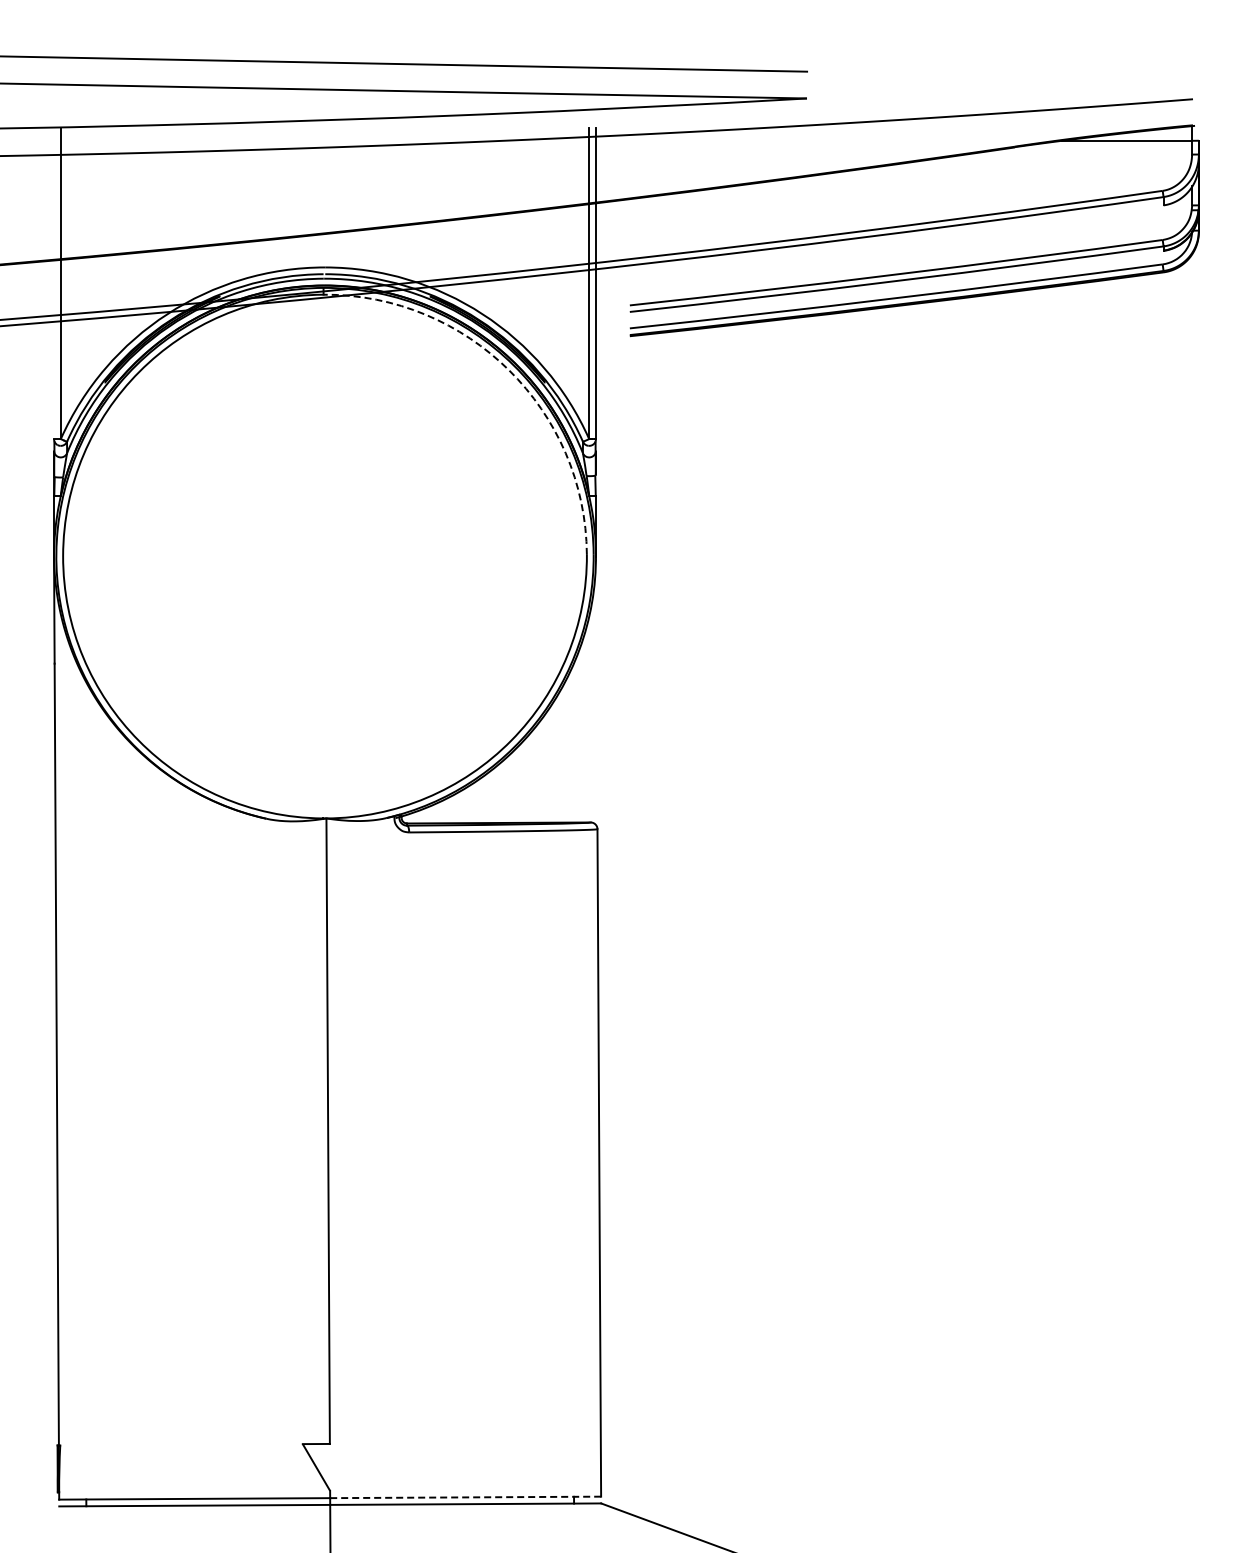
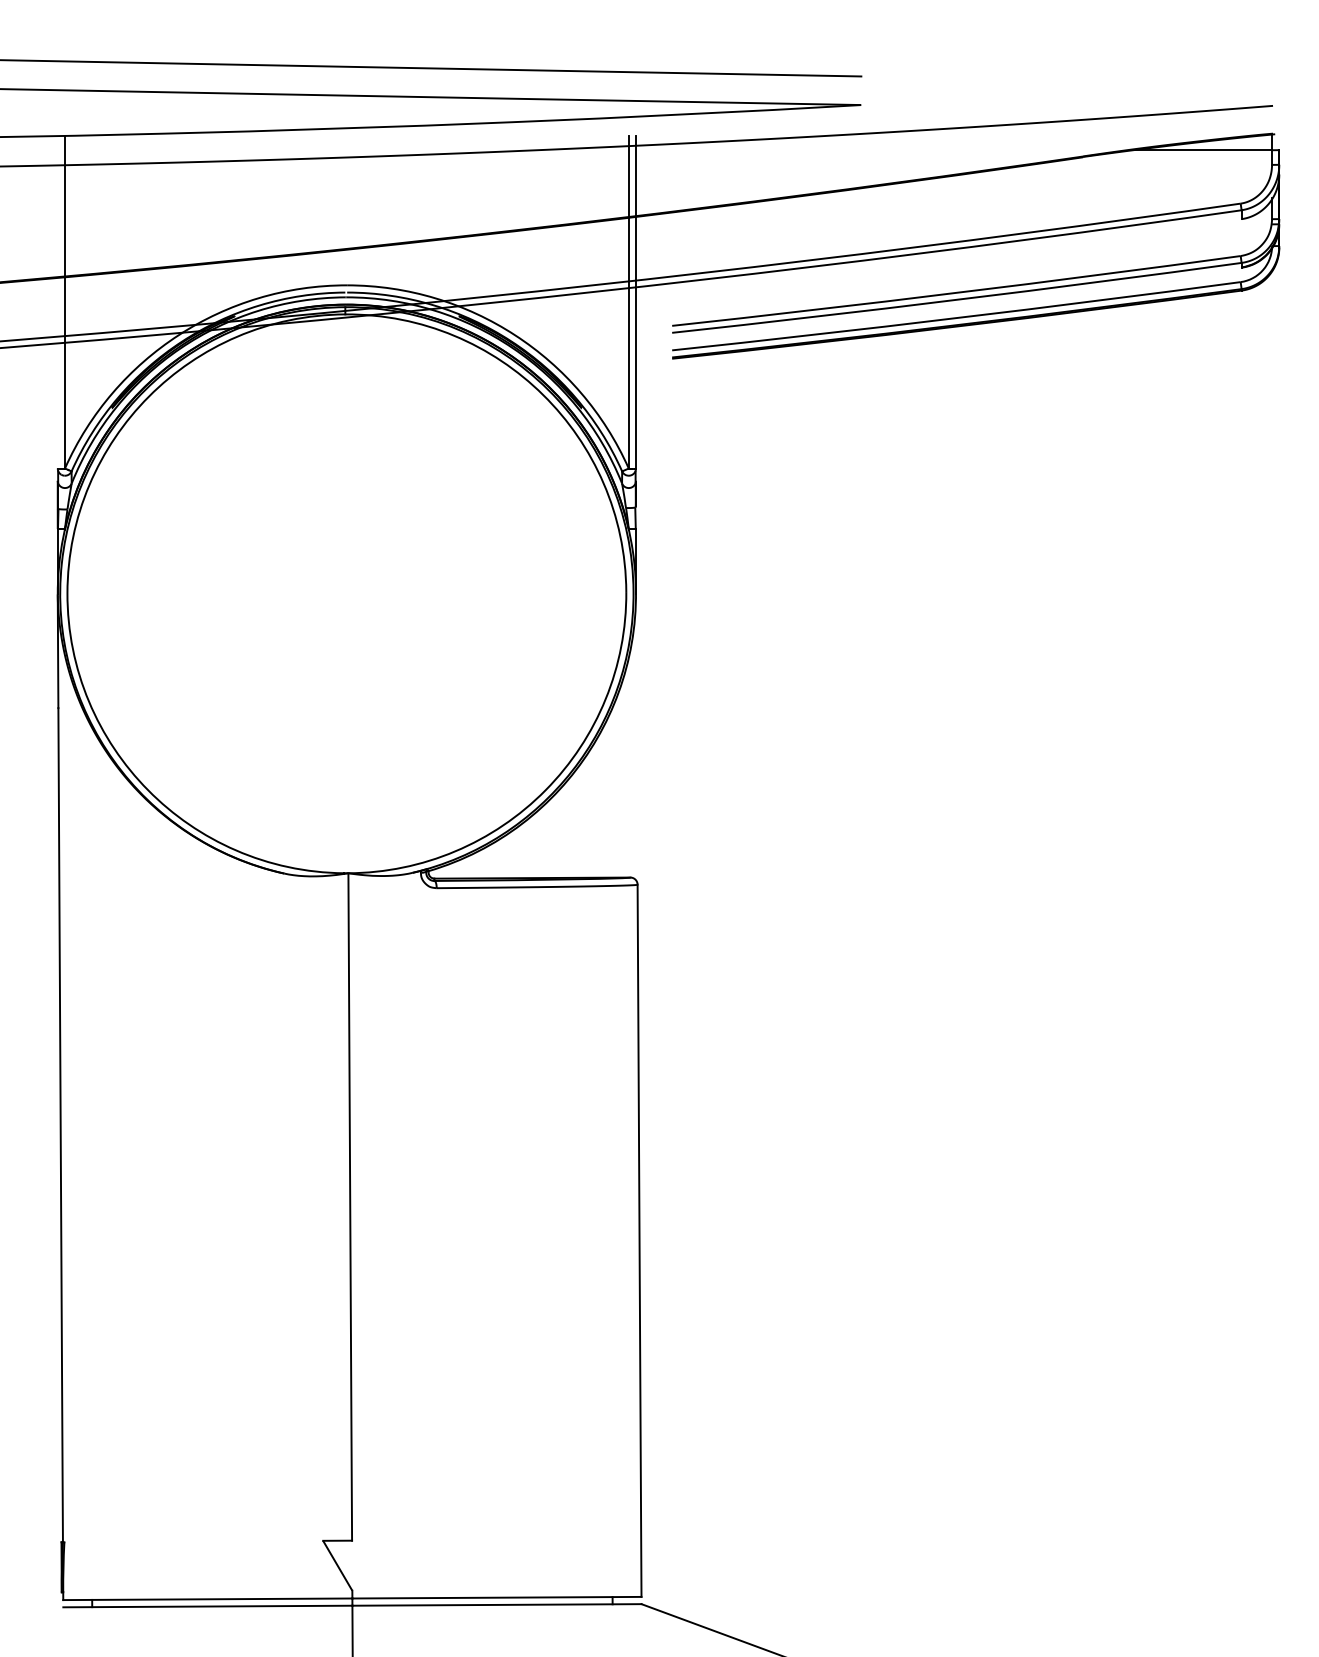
arc: (509, 370) -> (543, 395), dashed -> solid
line: (466, 1497) -> (497, 1597), dashed -> solid

